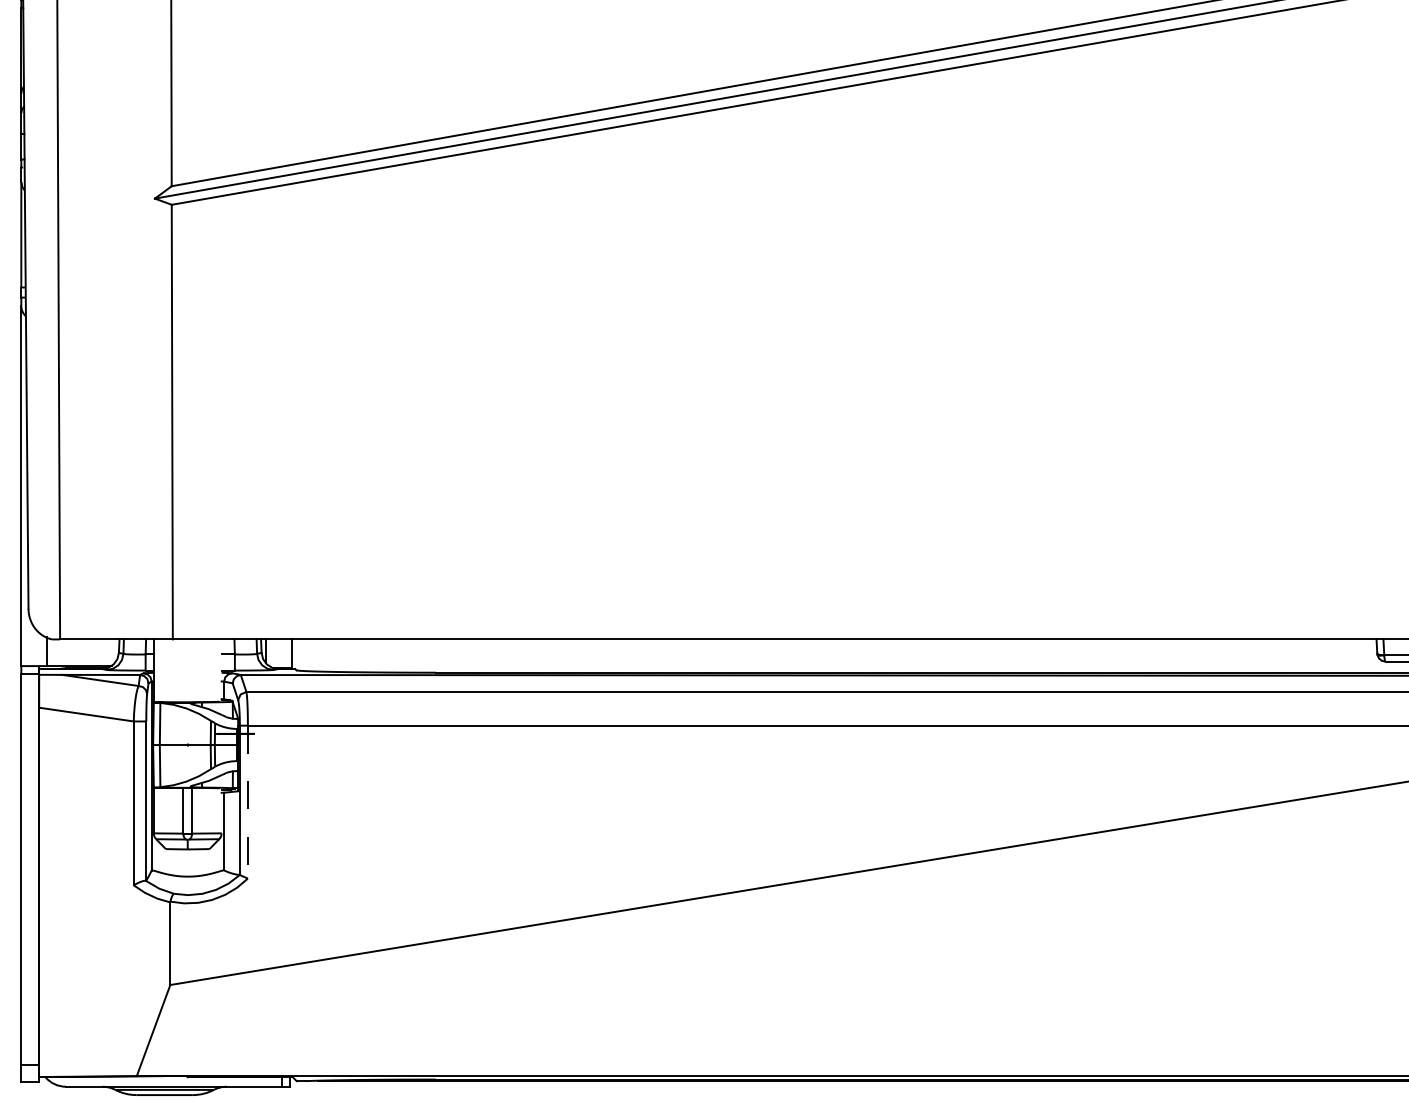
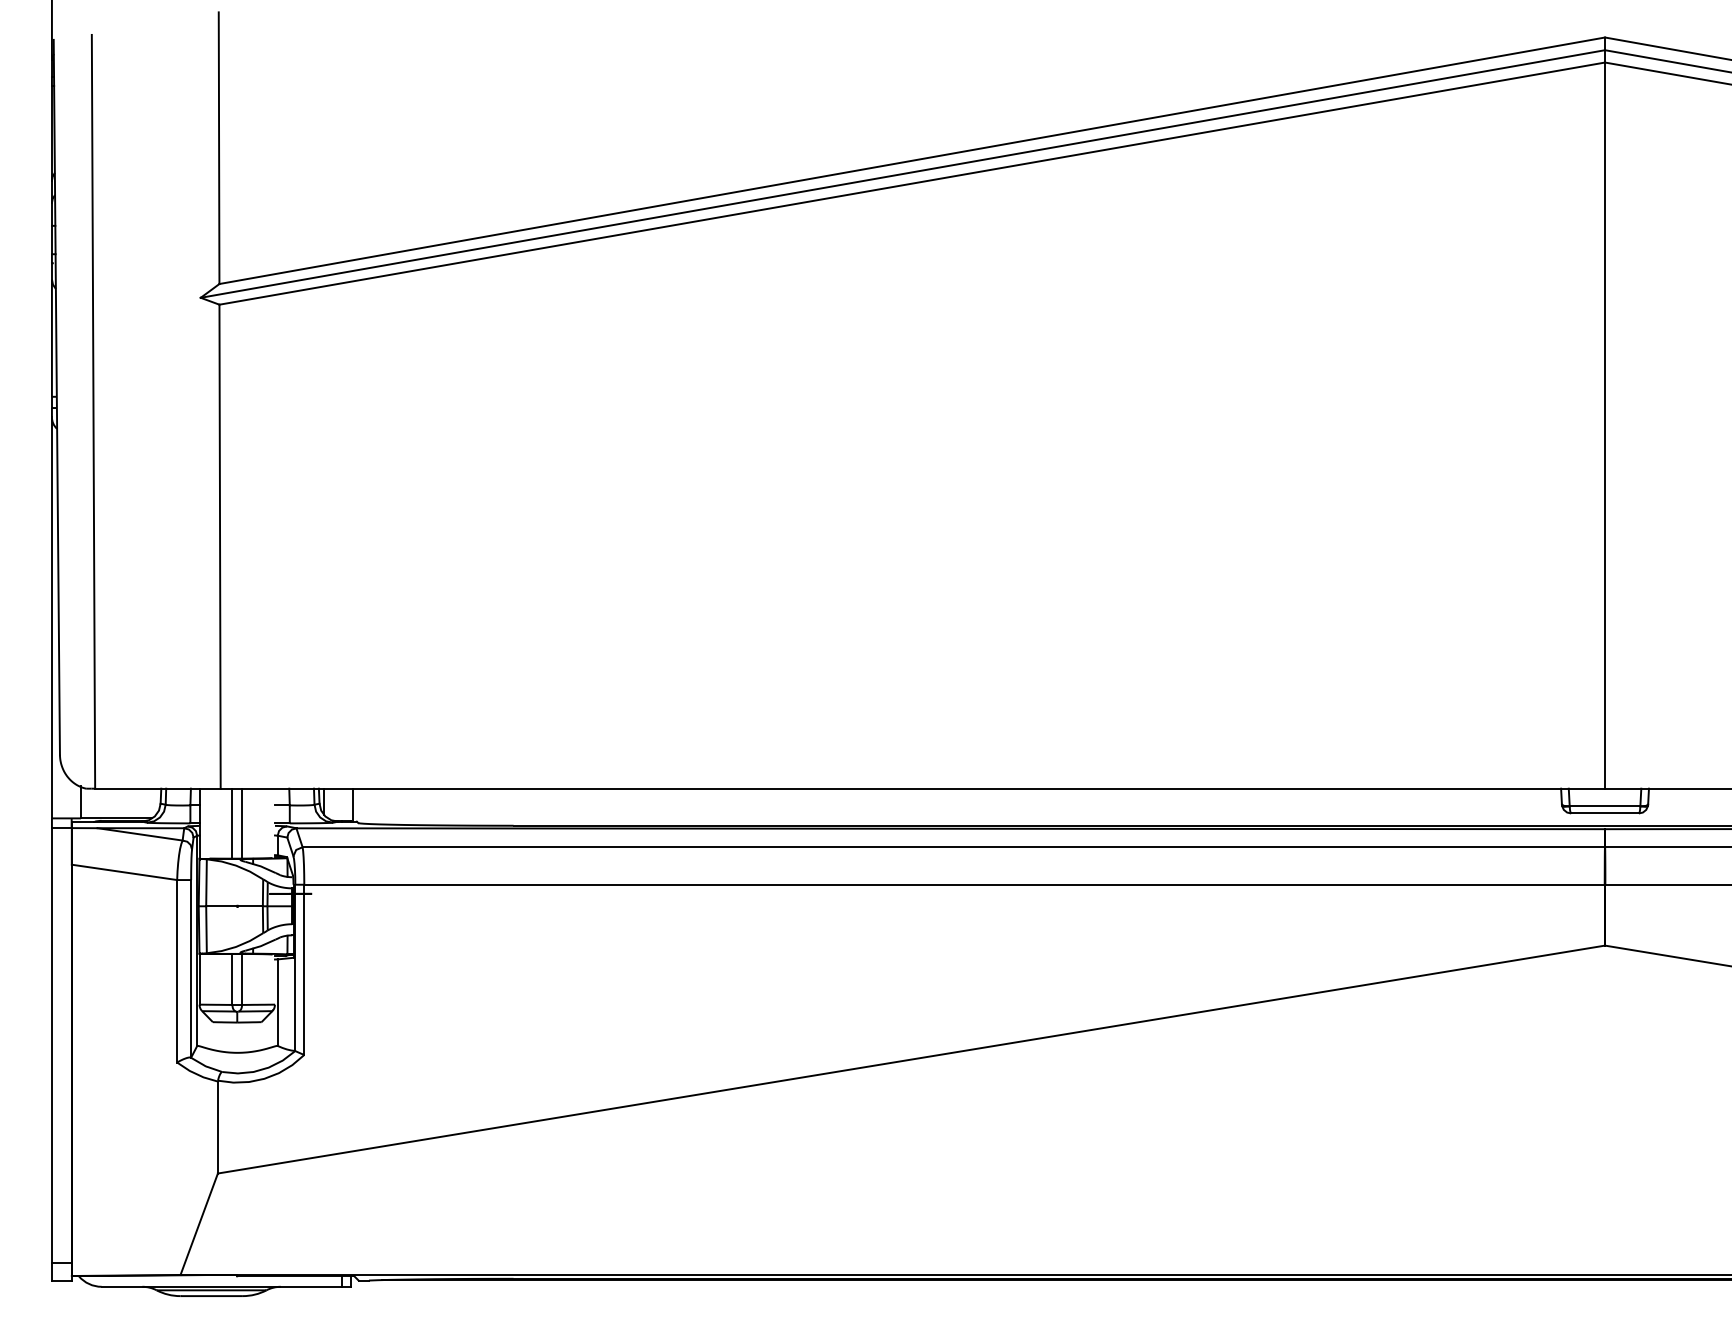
line: (183, 670) -> (232, 823), added
line: (192, 670) -> (242, 823), added
line: (248, 802) -> (304, 970), dashed -> solid

